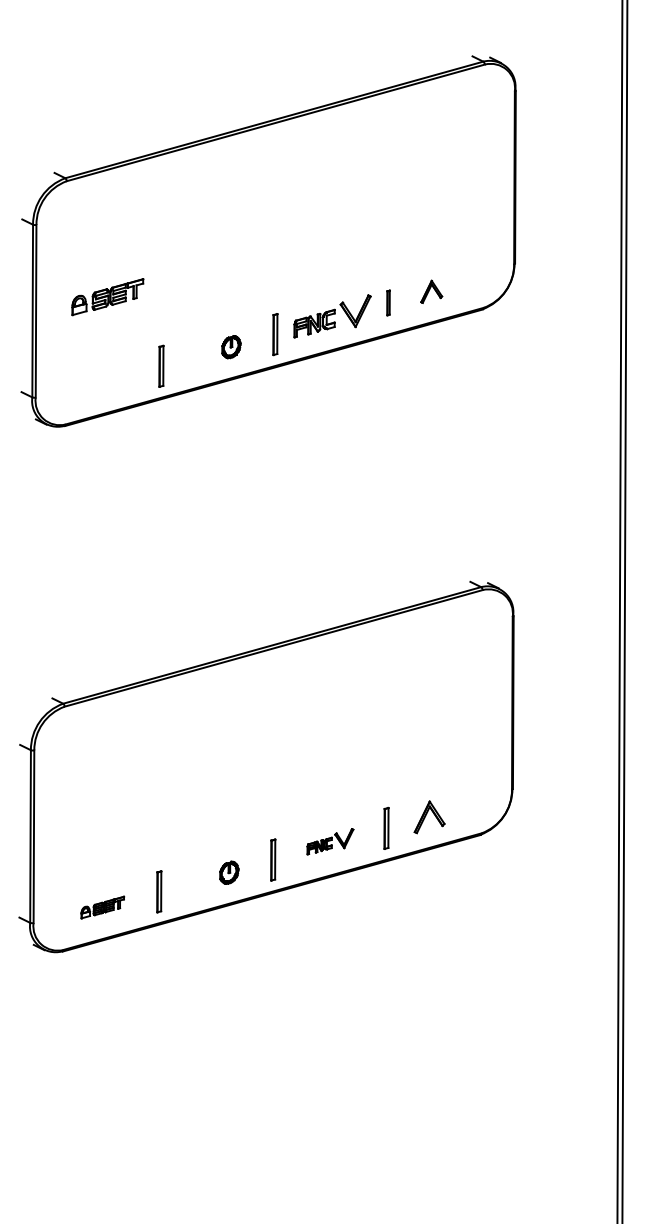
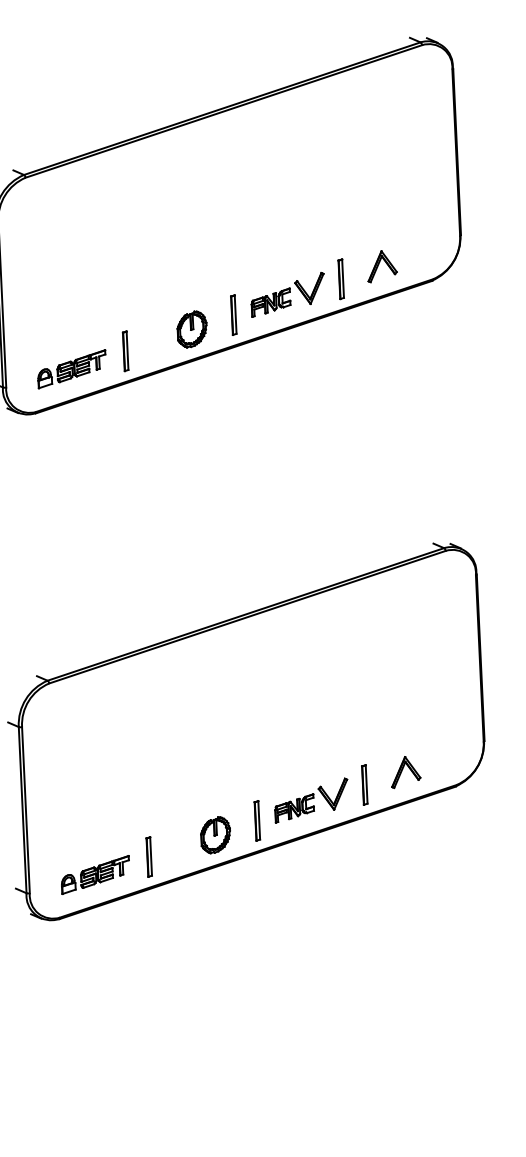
part: (431, 291) -> (381, 266), size x1.43
part: (107, 297) -> (71, 369), moved
part: (388, 302) -> (341, 278), size x1.67
part: (231, 346) -> (192, 328), size x1.67
part: (330, 841) -> (311, 800), size x1.67
part: (229, 872) -> (215, 835), size x1.67
part: (102, 907) -> (95, 874), size x1.67

